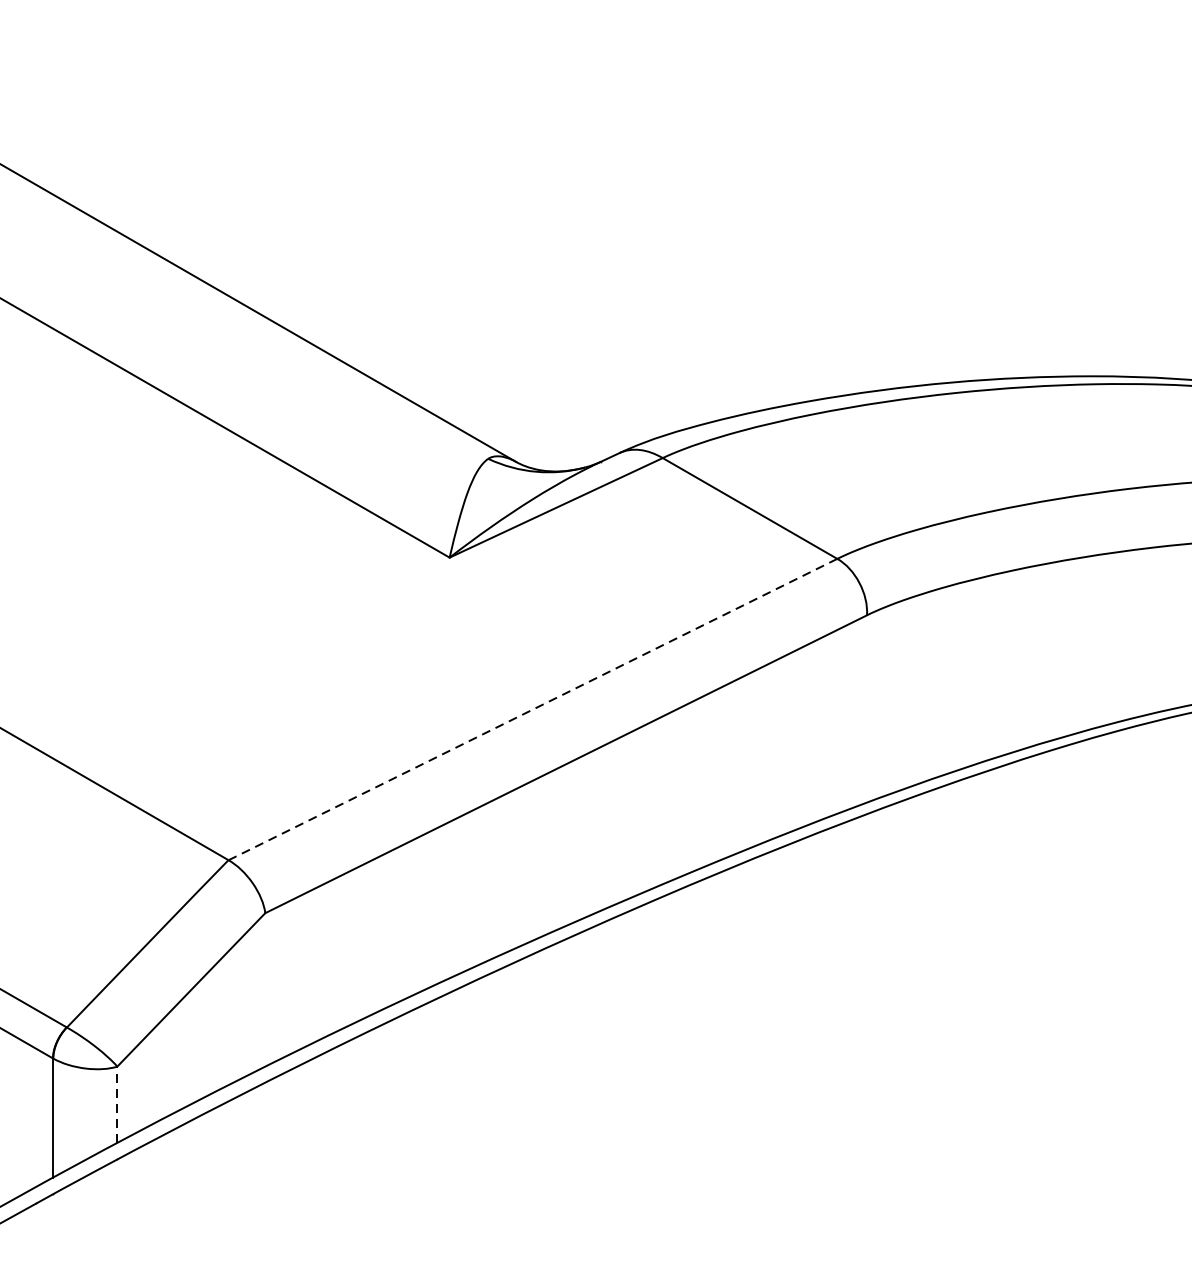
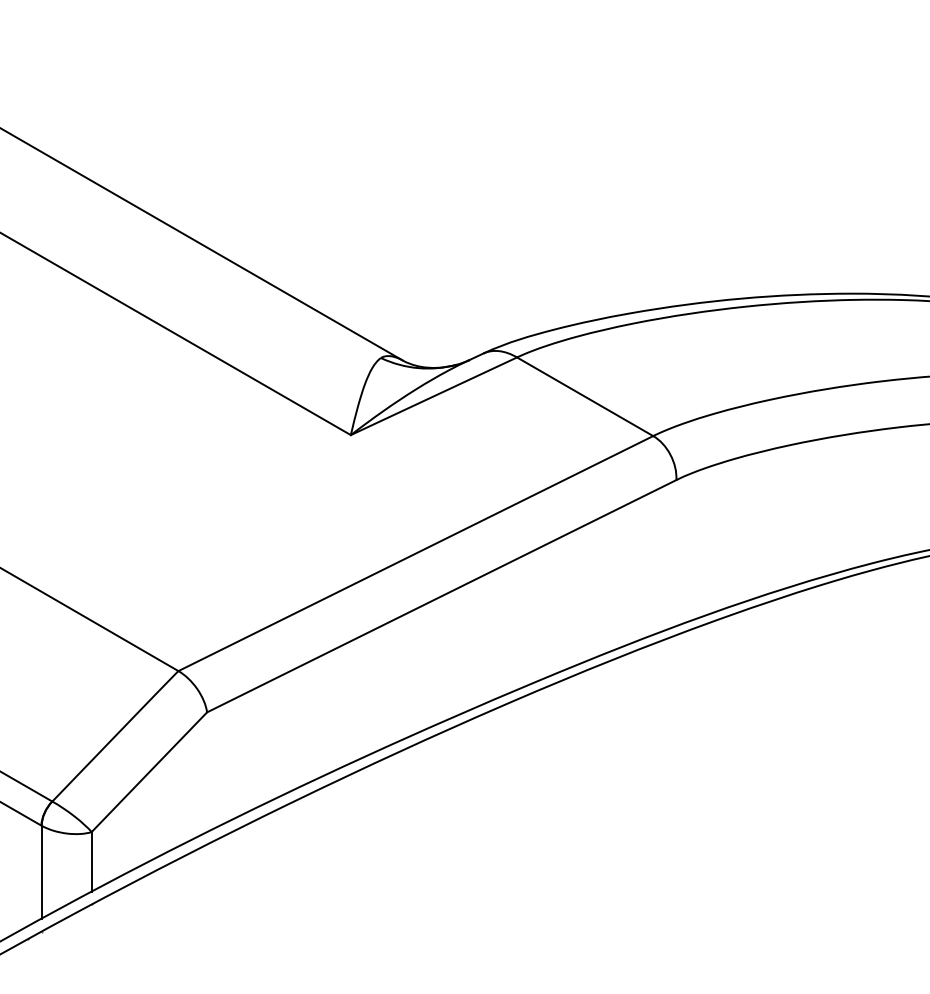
line: (532, 709) -> (415, 553), dashed -> solid
line: (117, 1104) -> (91, 861), dashed -> solid

